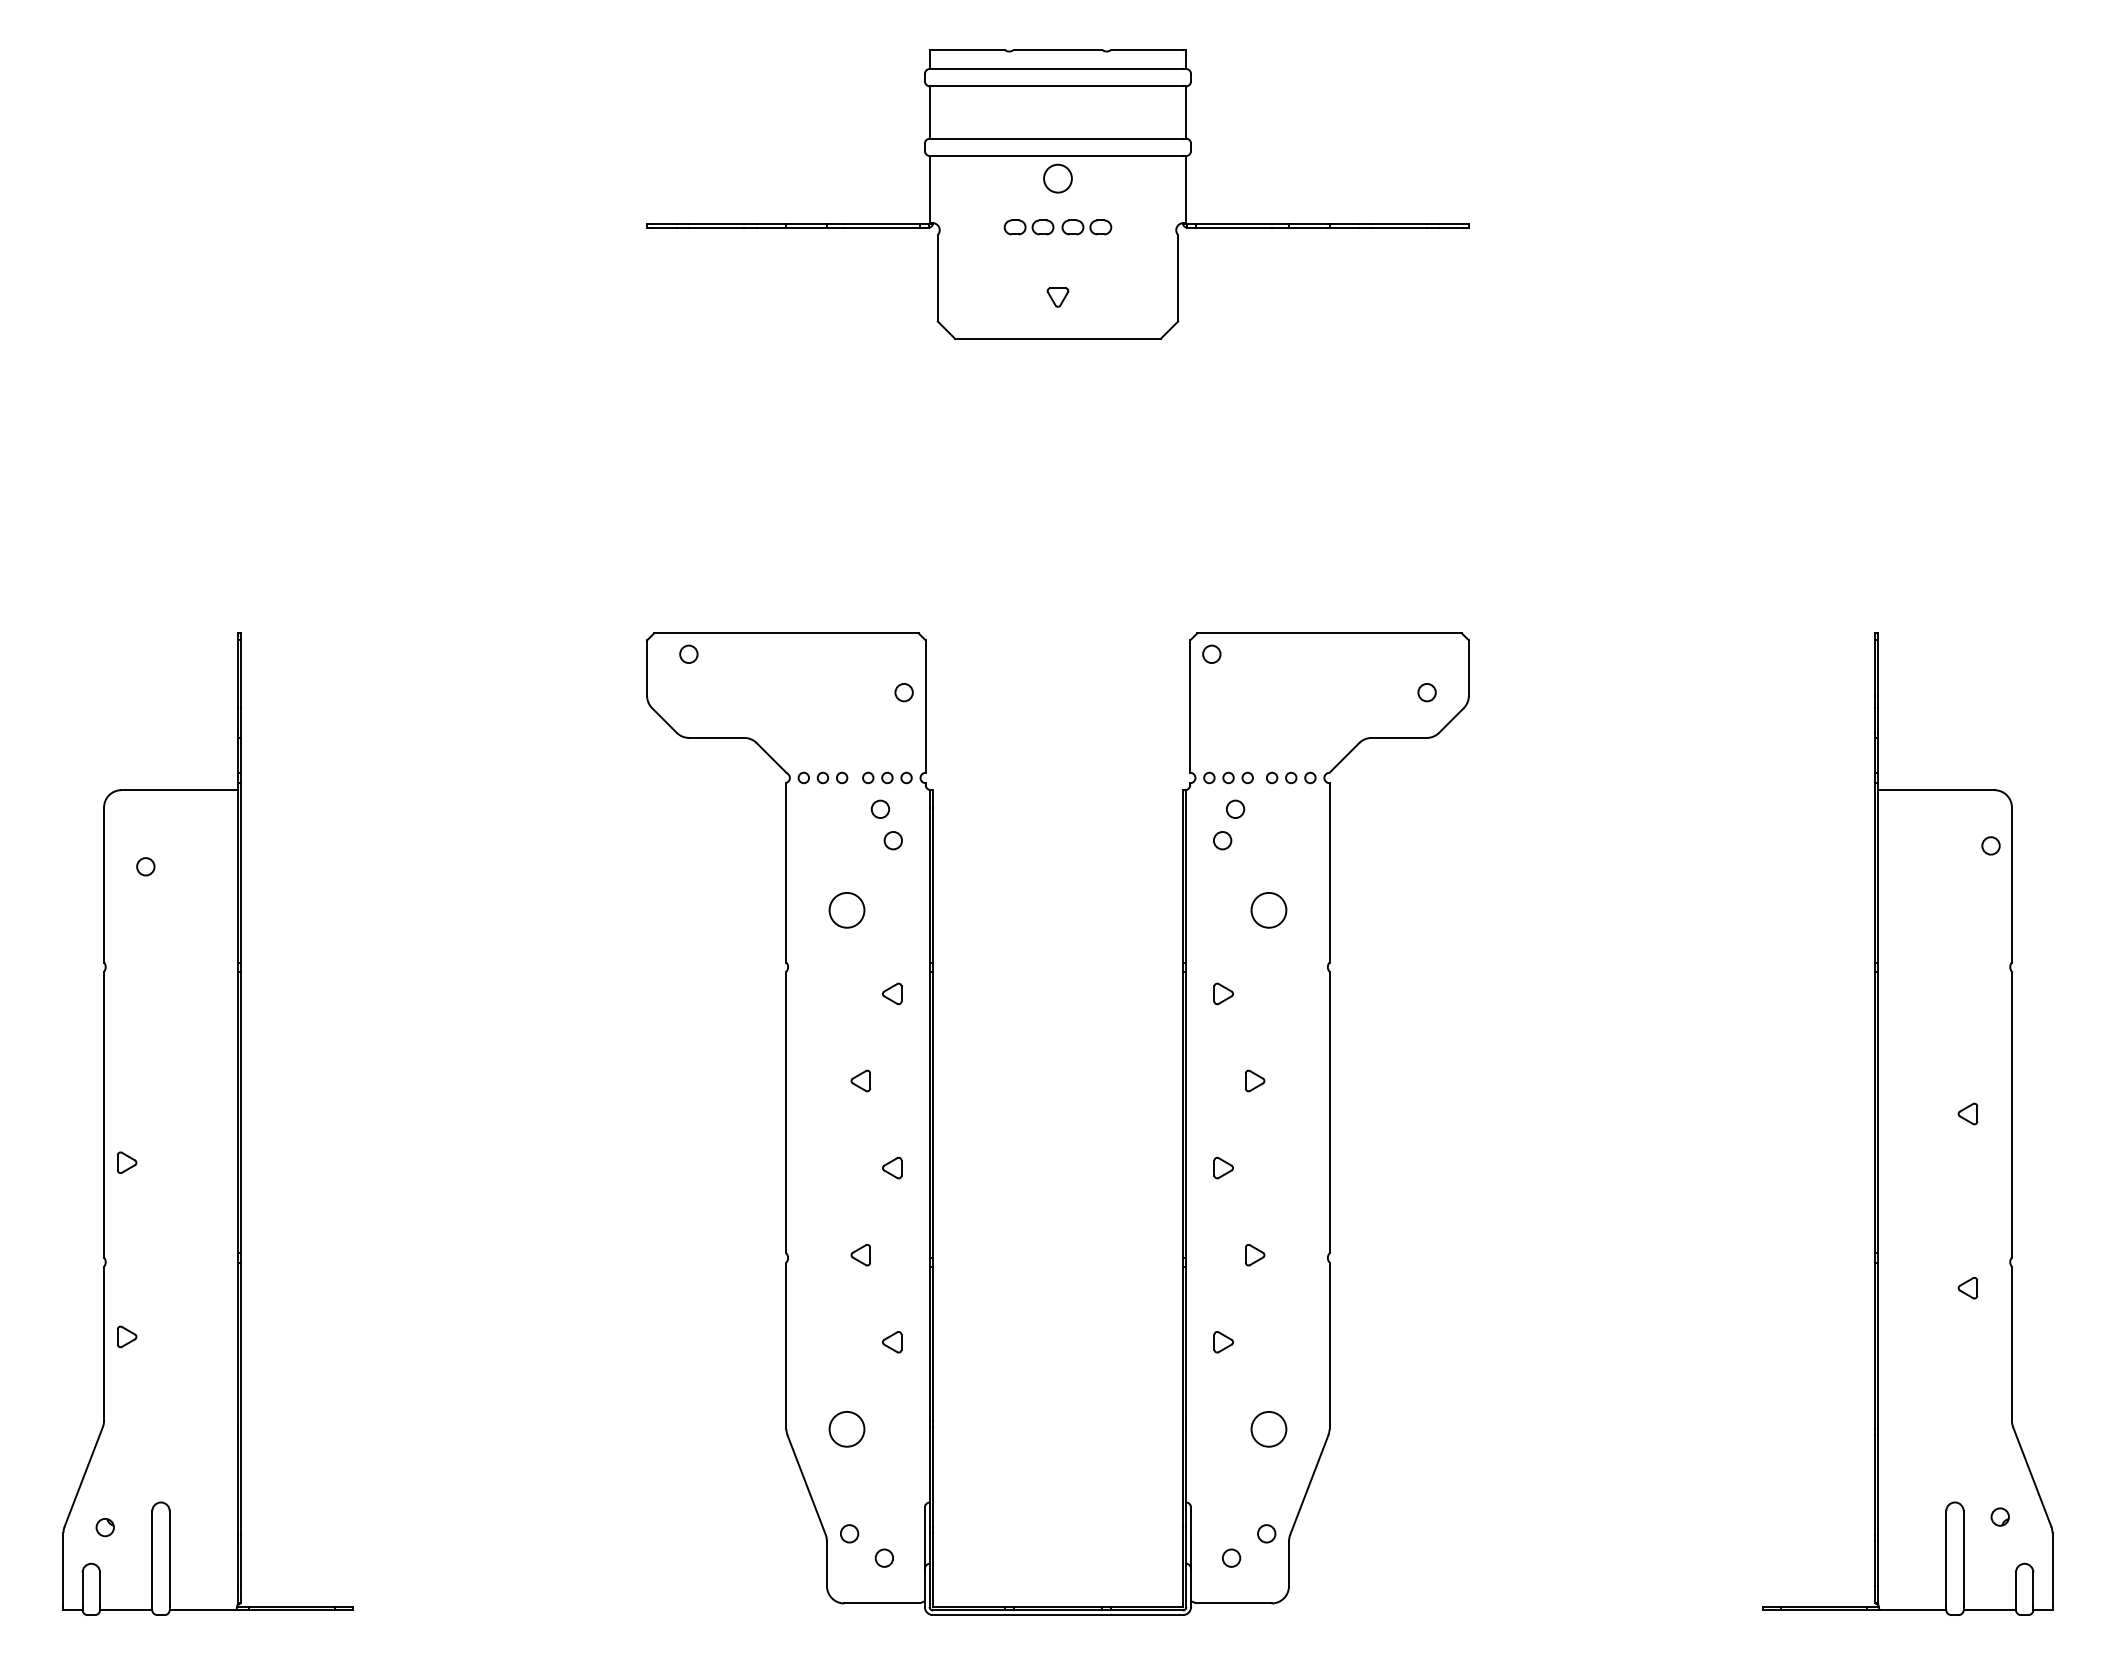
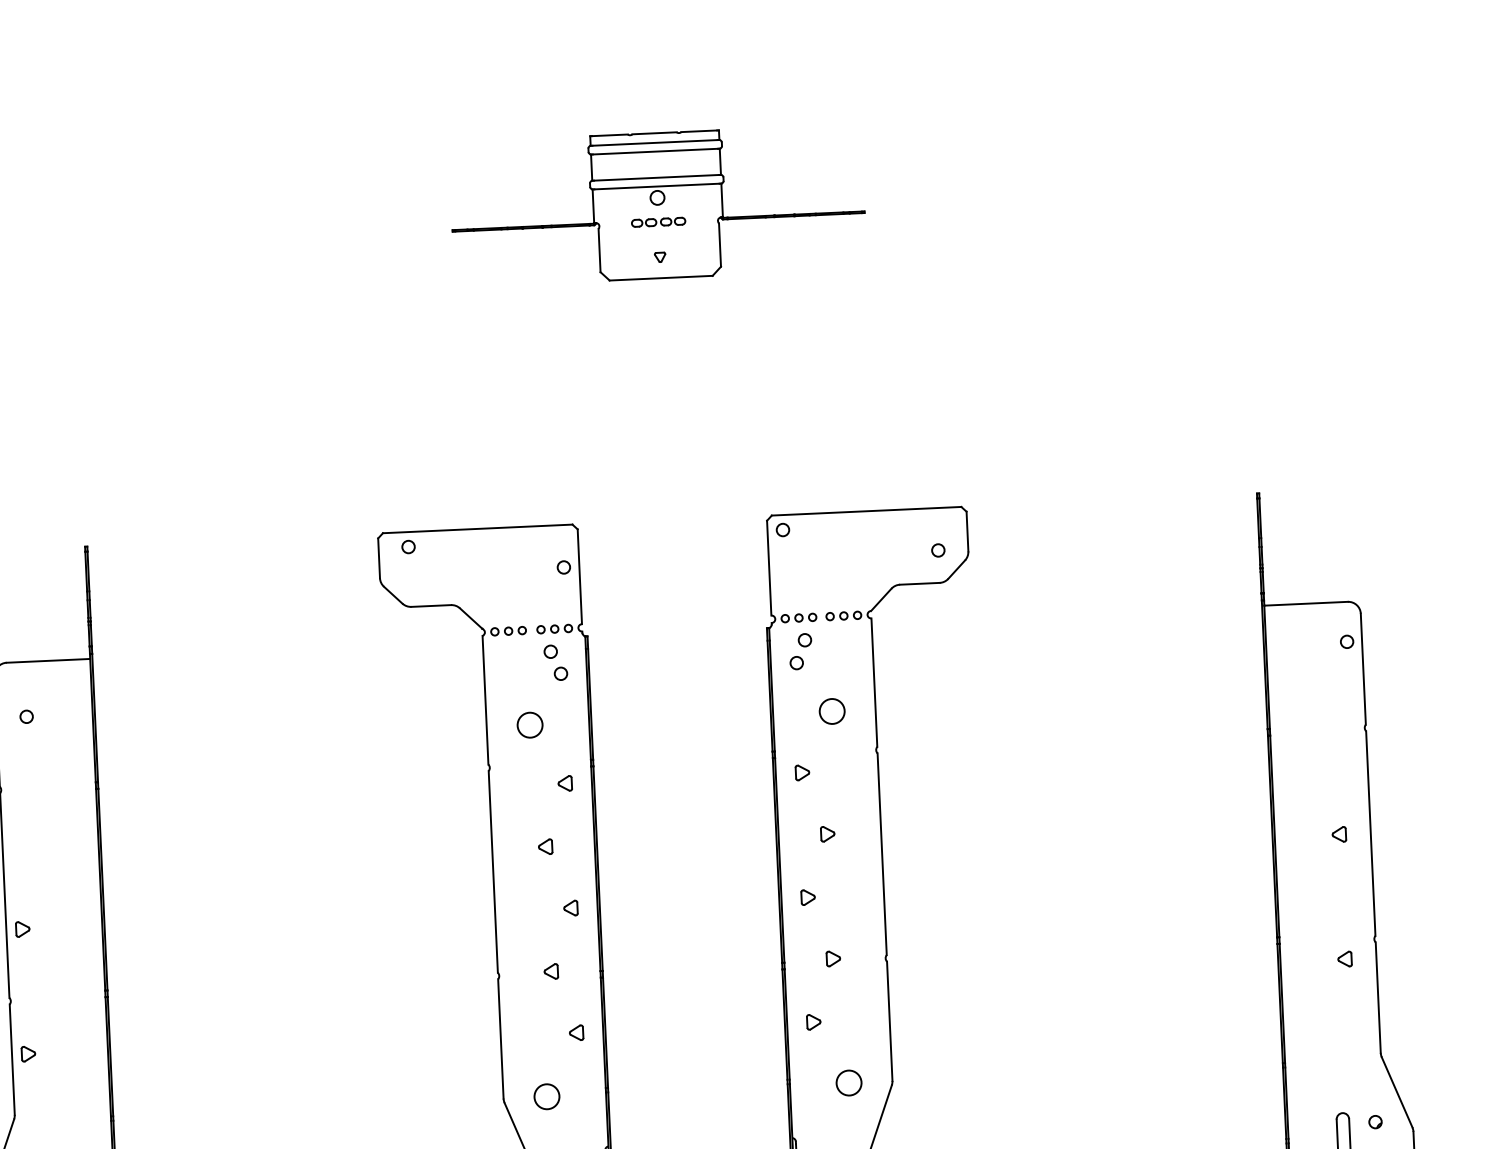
part: (1057, 194) -> (657, 205), size x0.7

